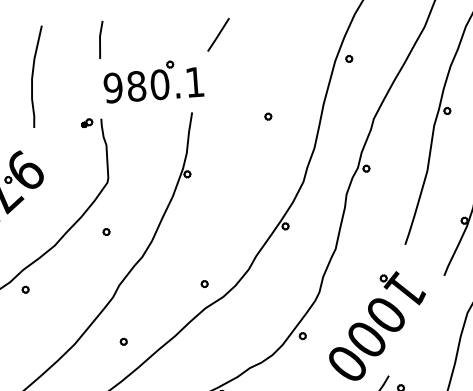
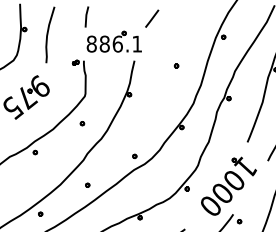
text: (136, 85) -> (104, 43), 980.1 -> 886.1

